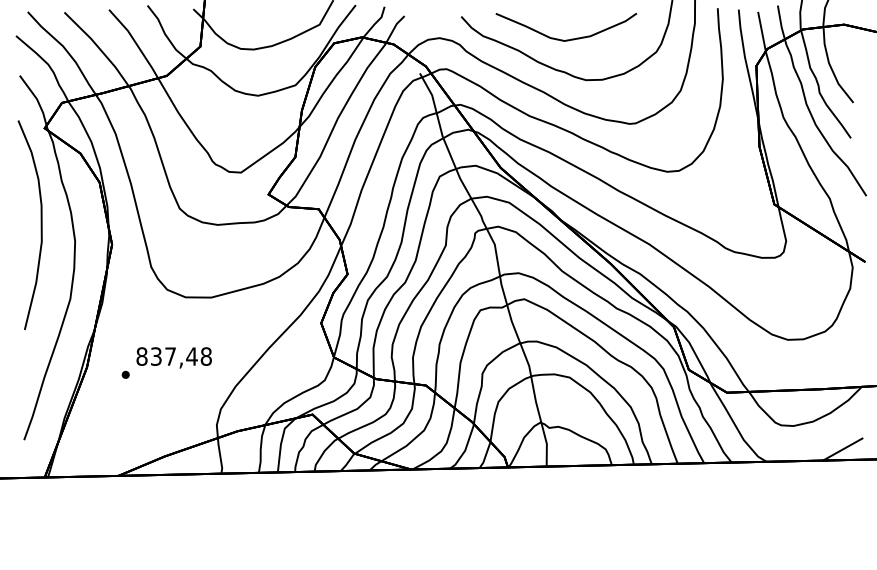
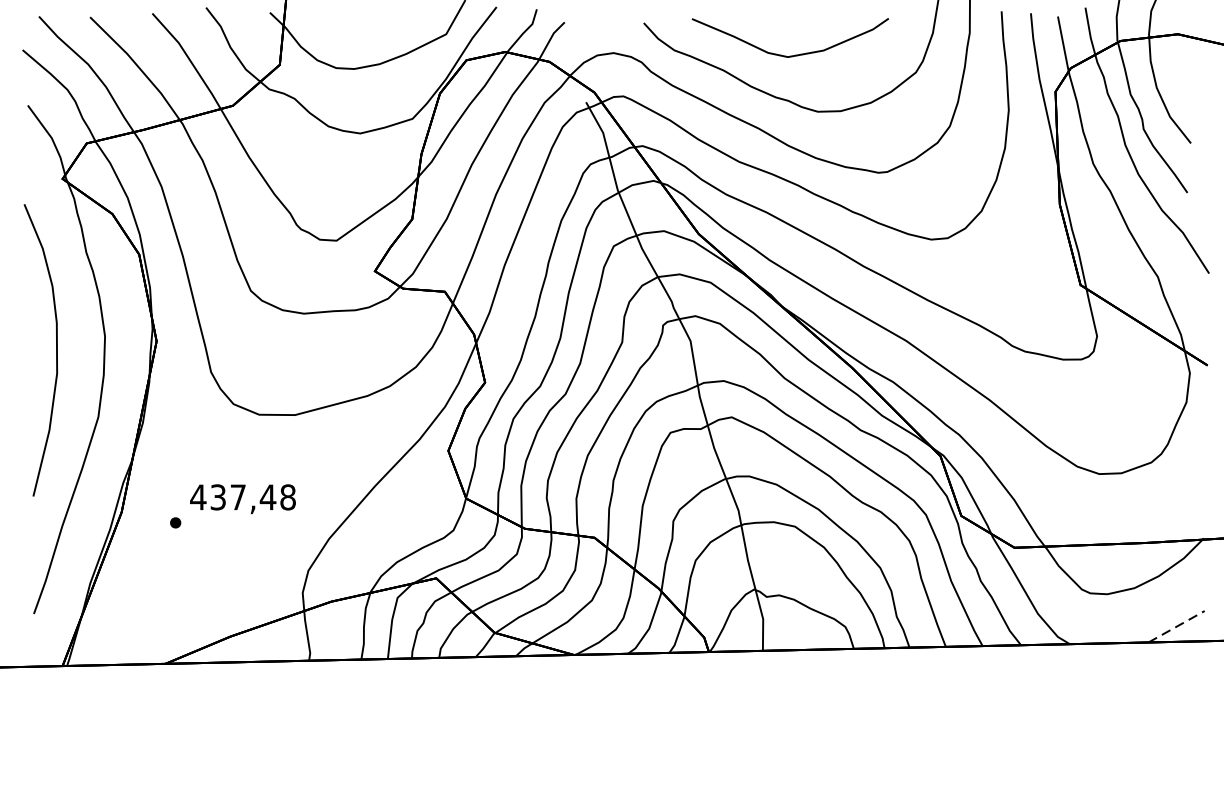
curve: (40, 224) -> (55, 349), moved
text: (141, 356) -> (197, 497), 837,48 -> 437,48
line: (843, 449) -> (1177, 627), solid -> dashed

